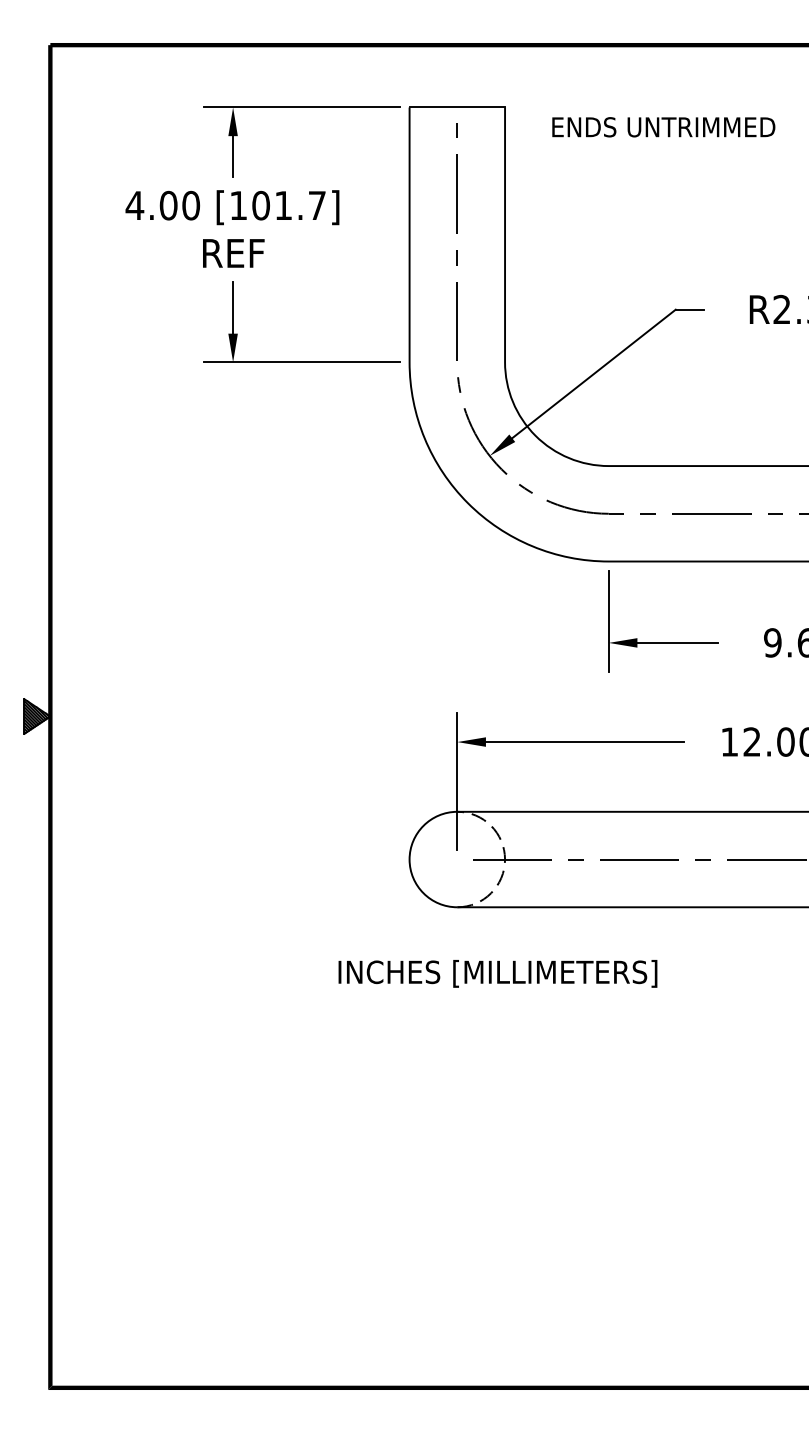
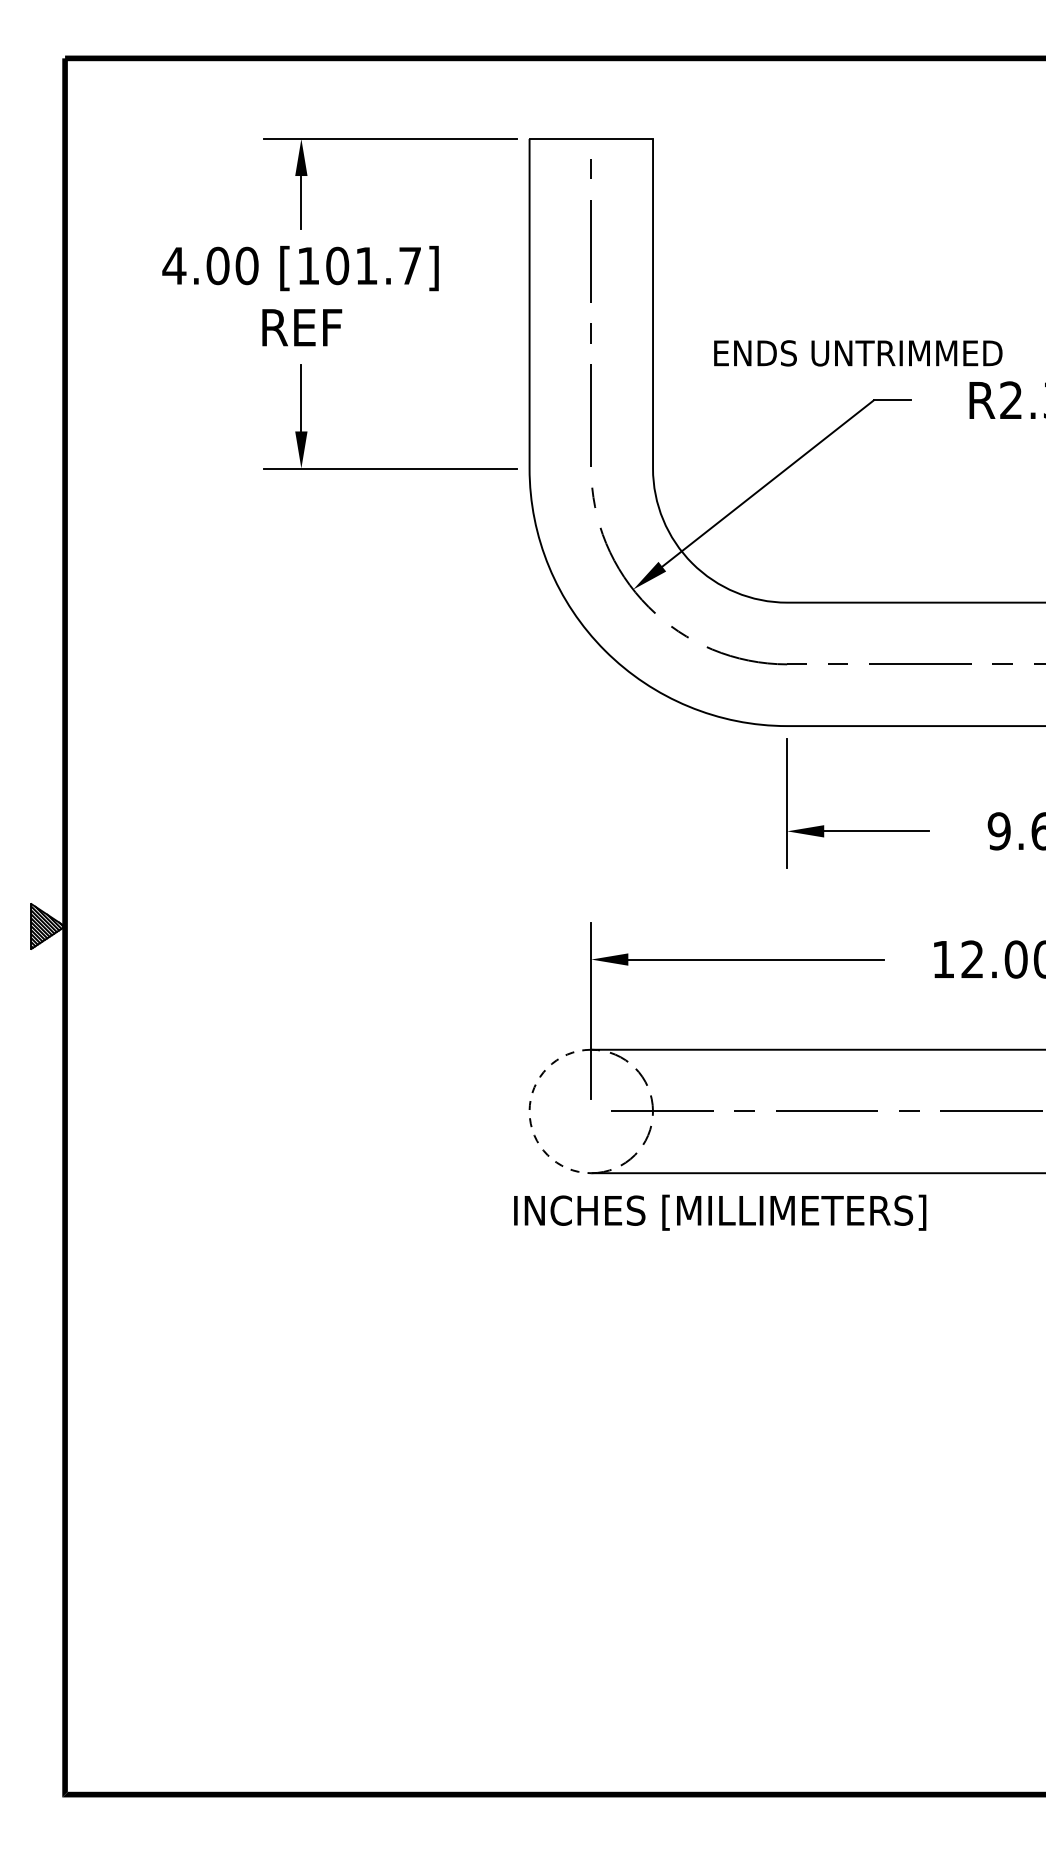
text: (663, 127) -> (857, 353), moved
arc: (409, 859) -> (529, 1111), solid -> dashed
text: (497, 973) -> (719, 1212), moved

